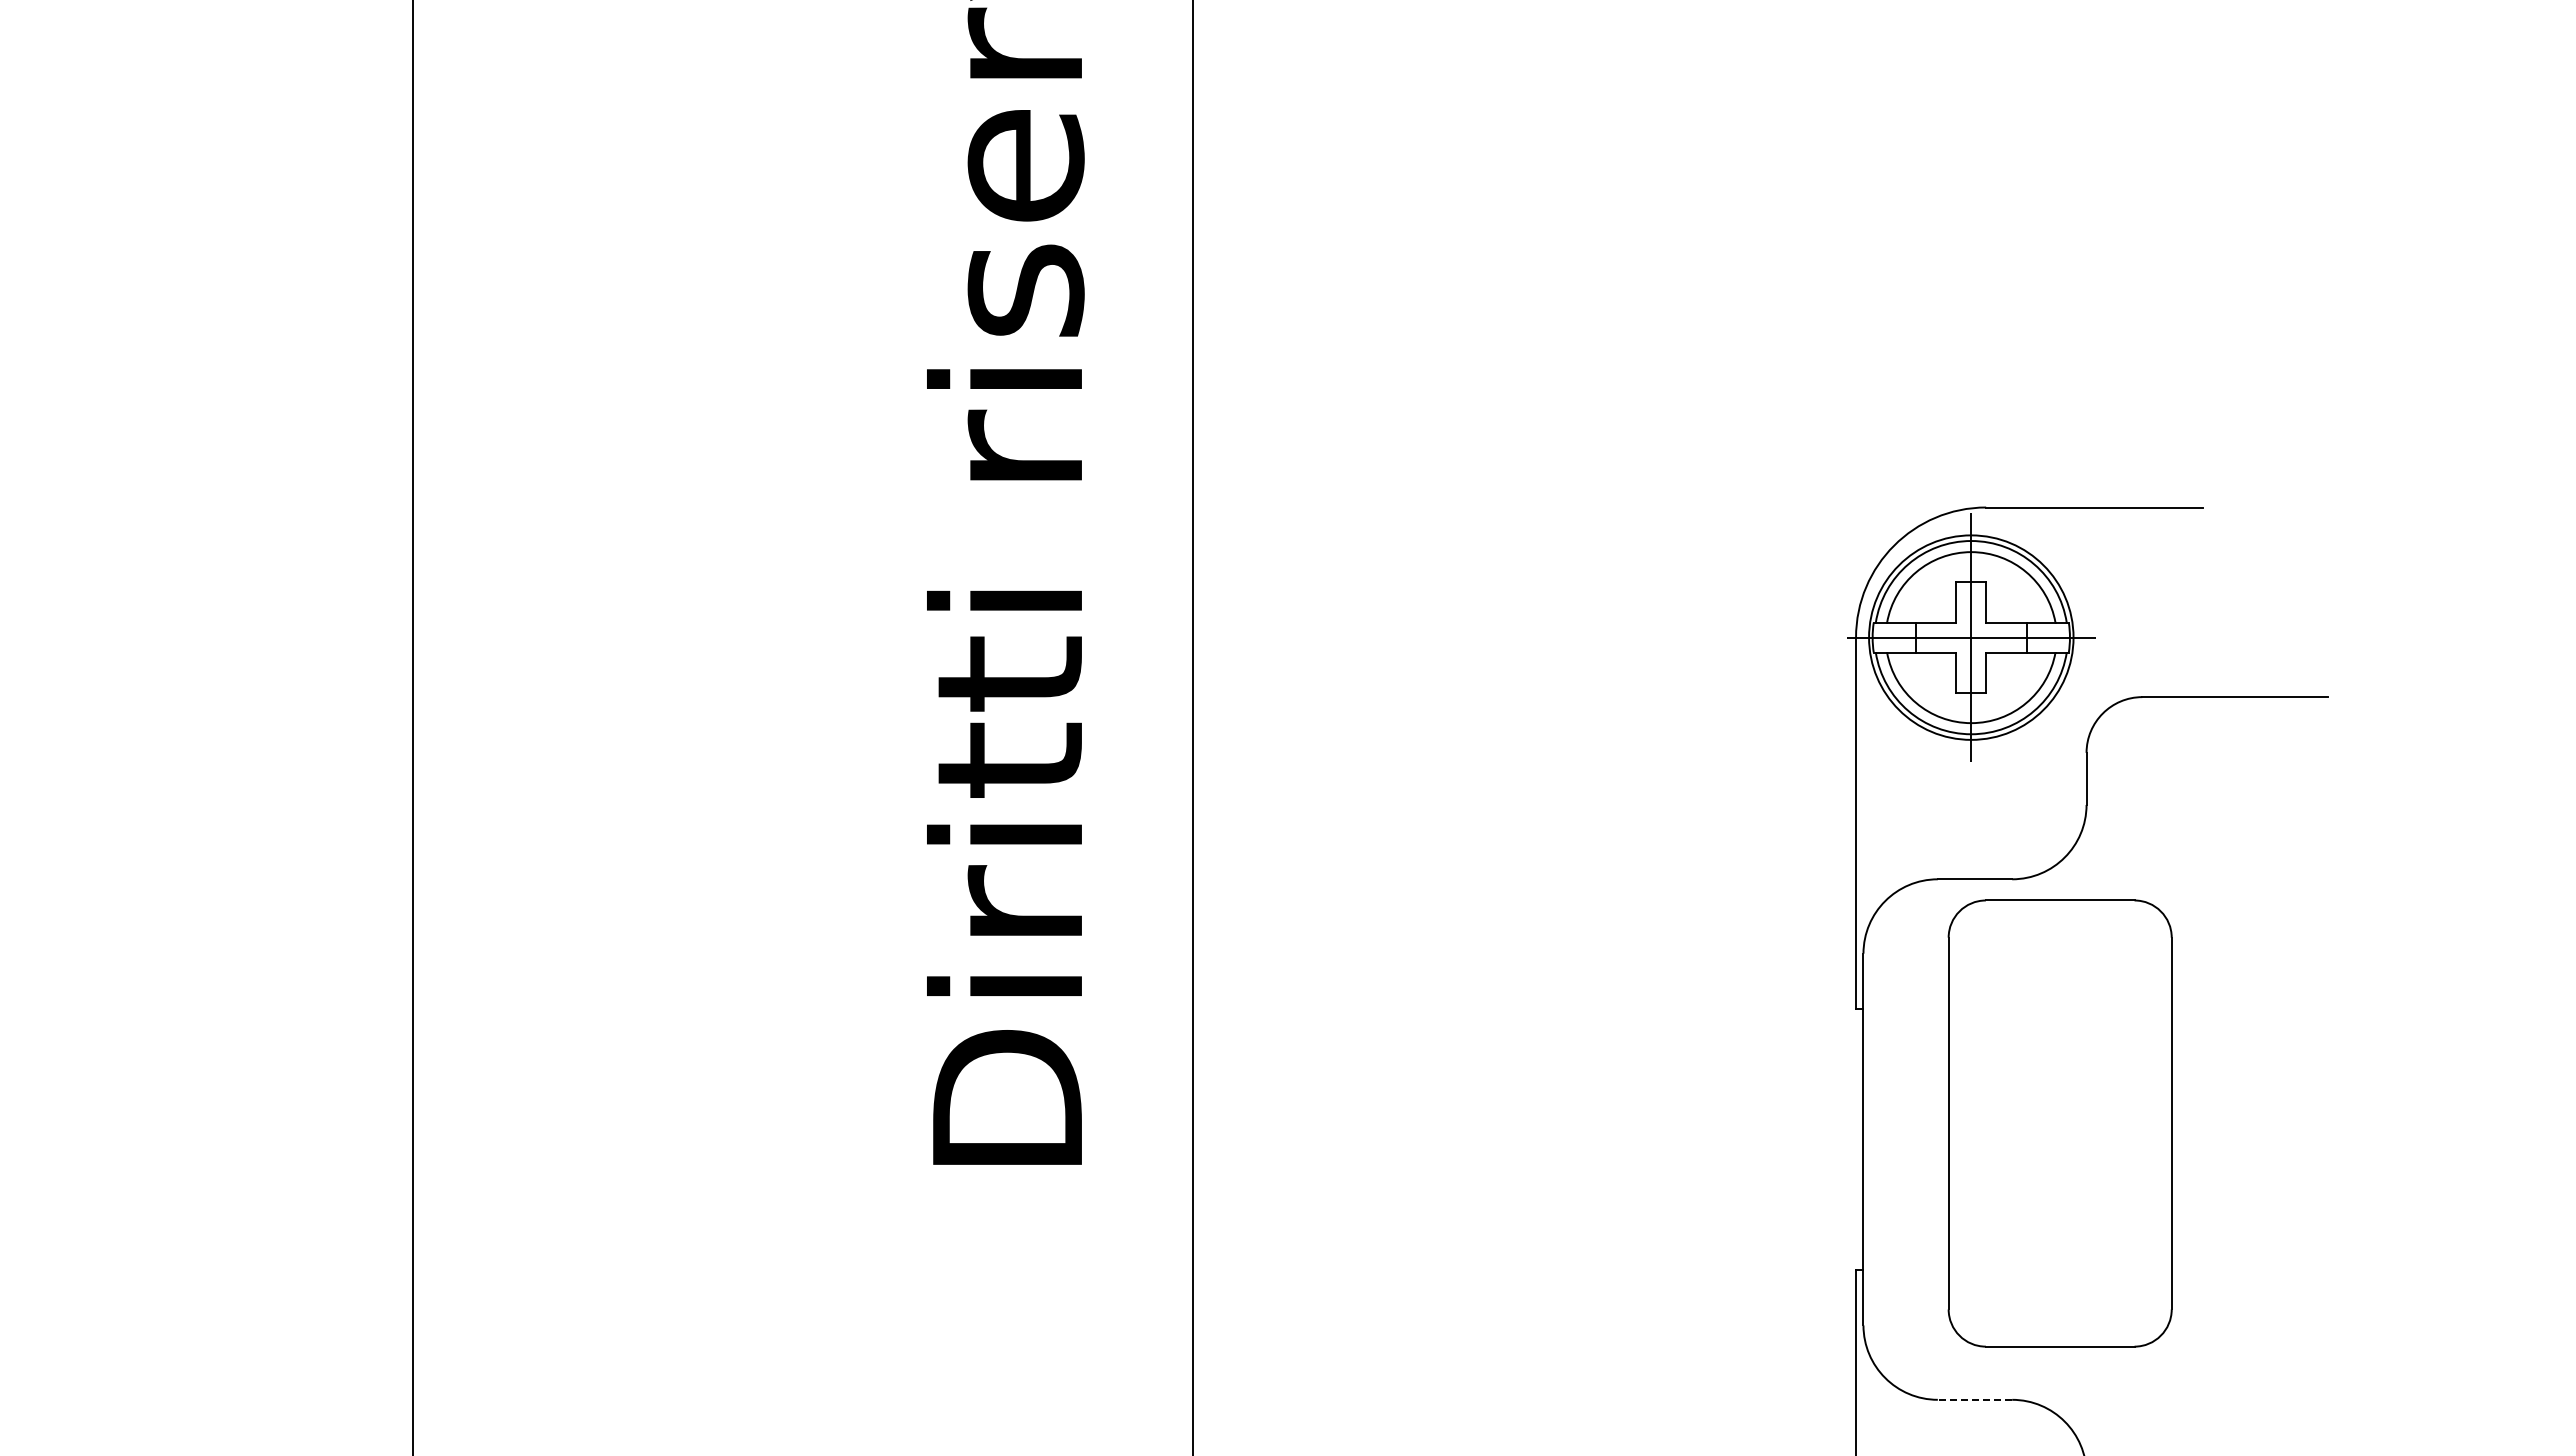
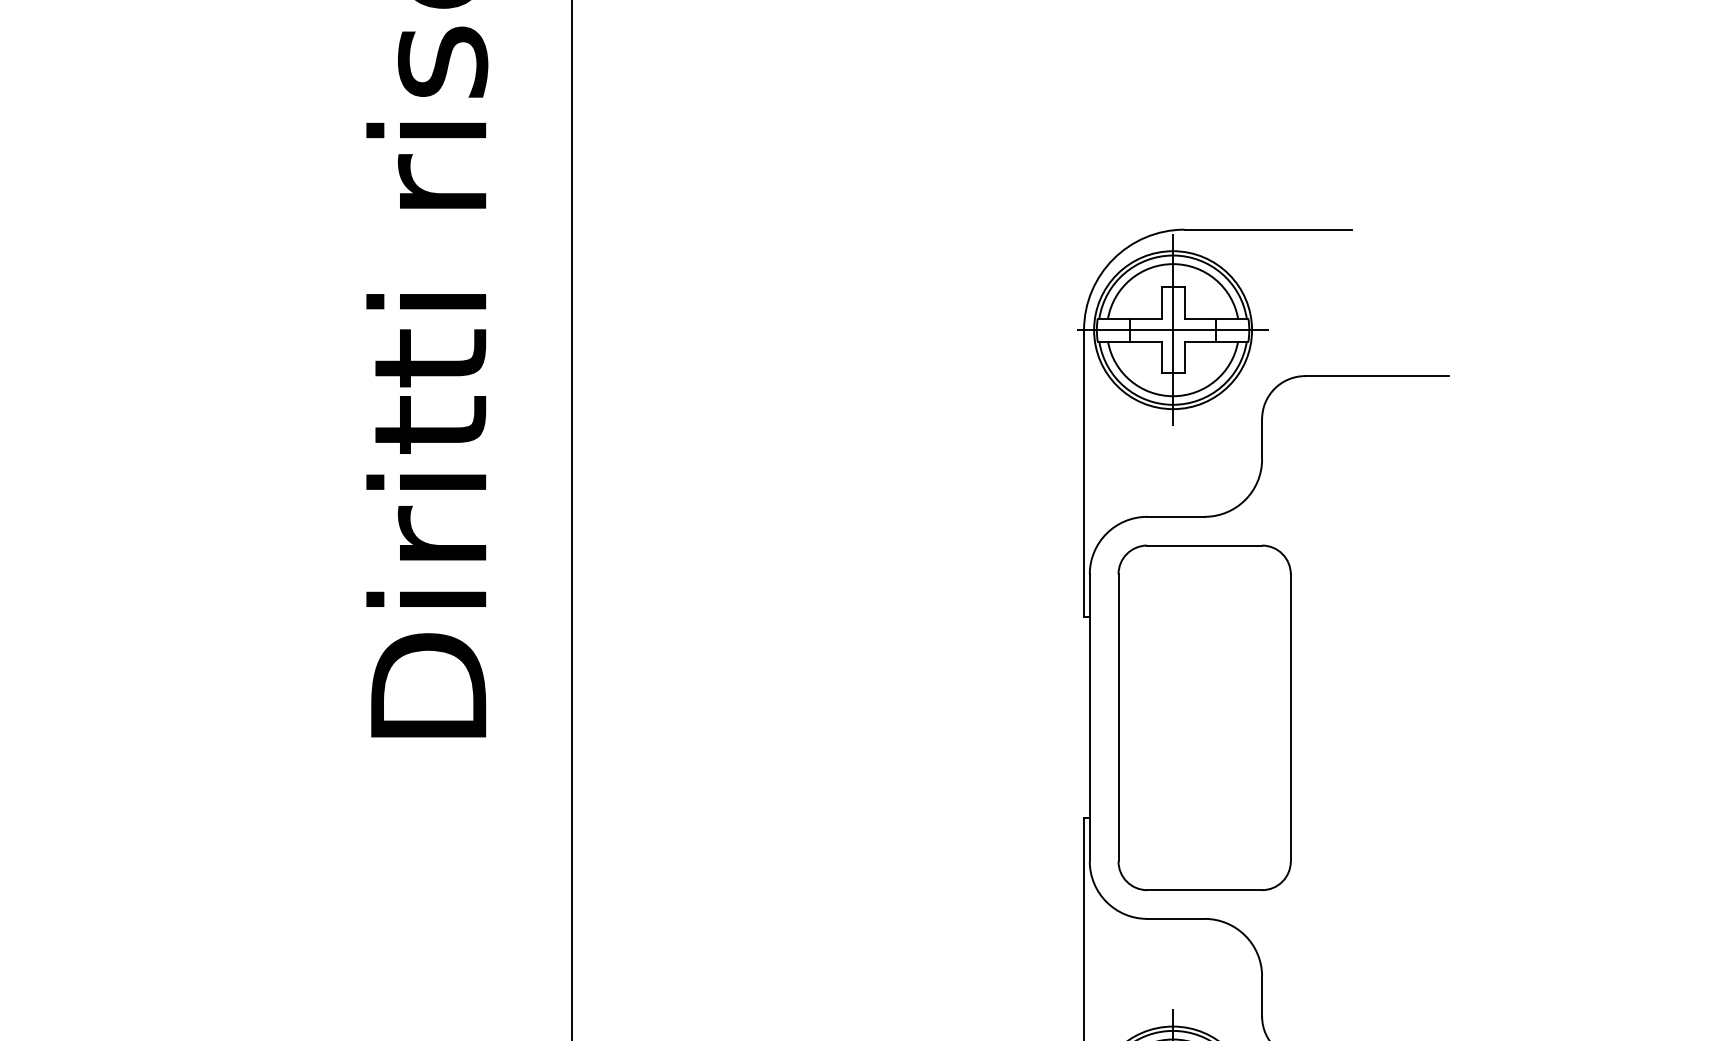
part: (2059, 1123) -> (1204, 717), moved
line: (1974, 1399) -> (1175, 918), dashed -> solid

